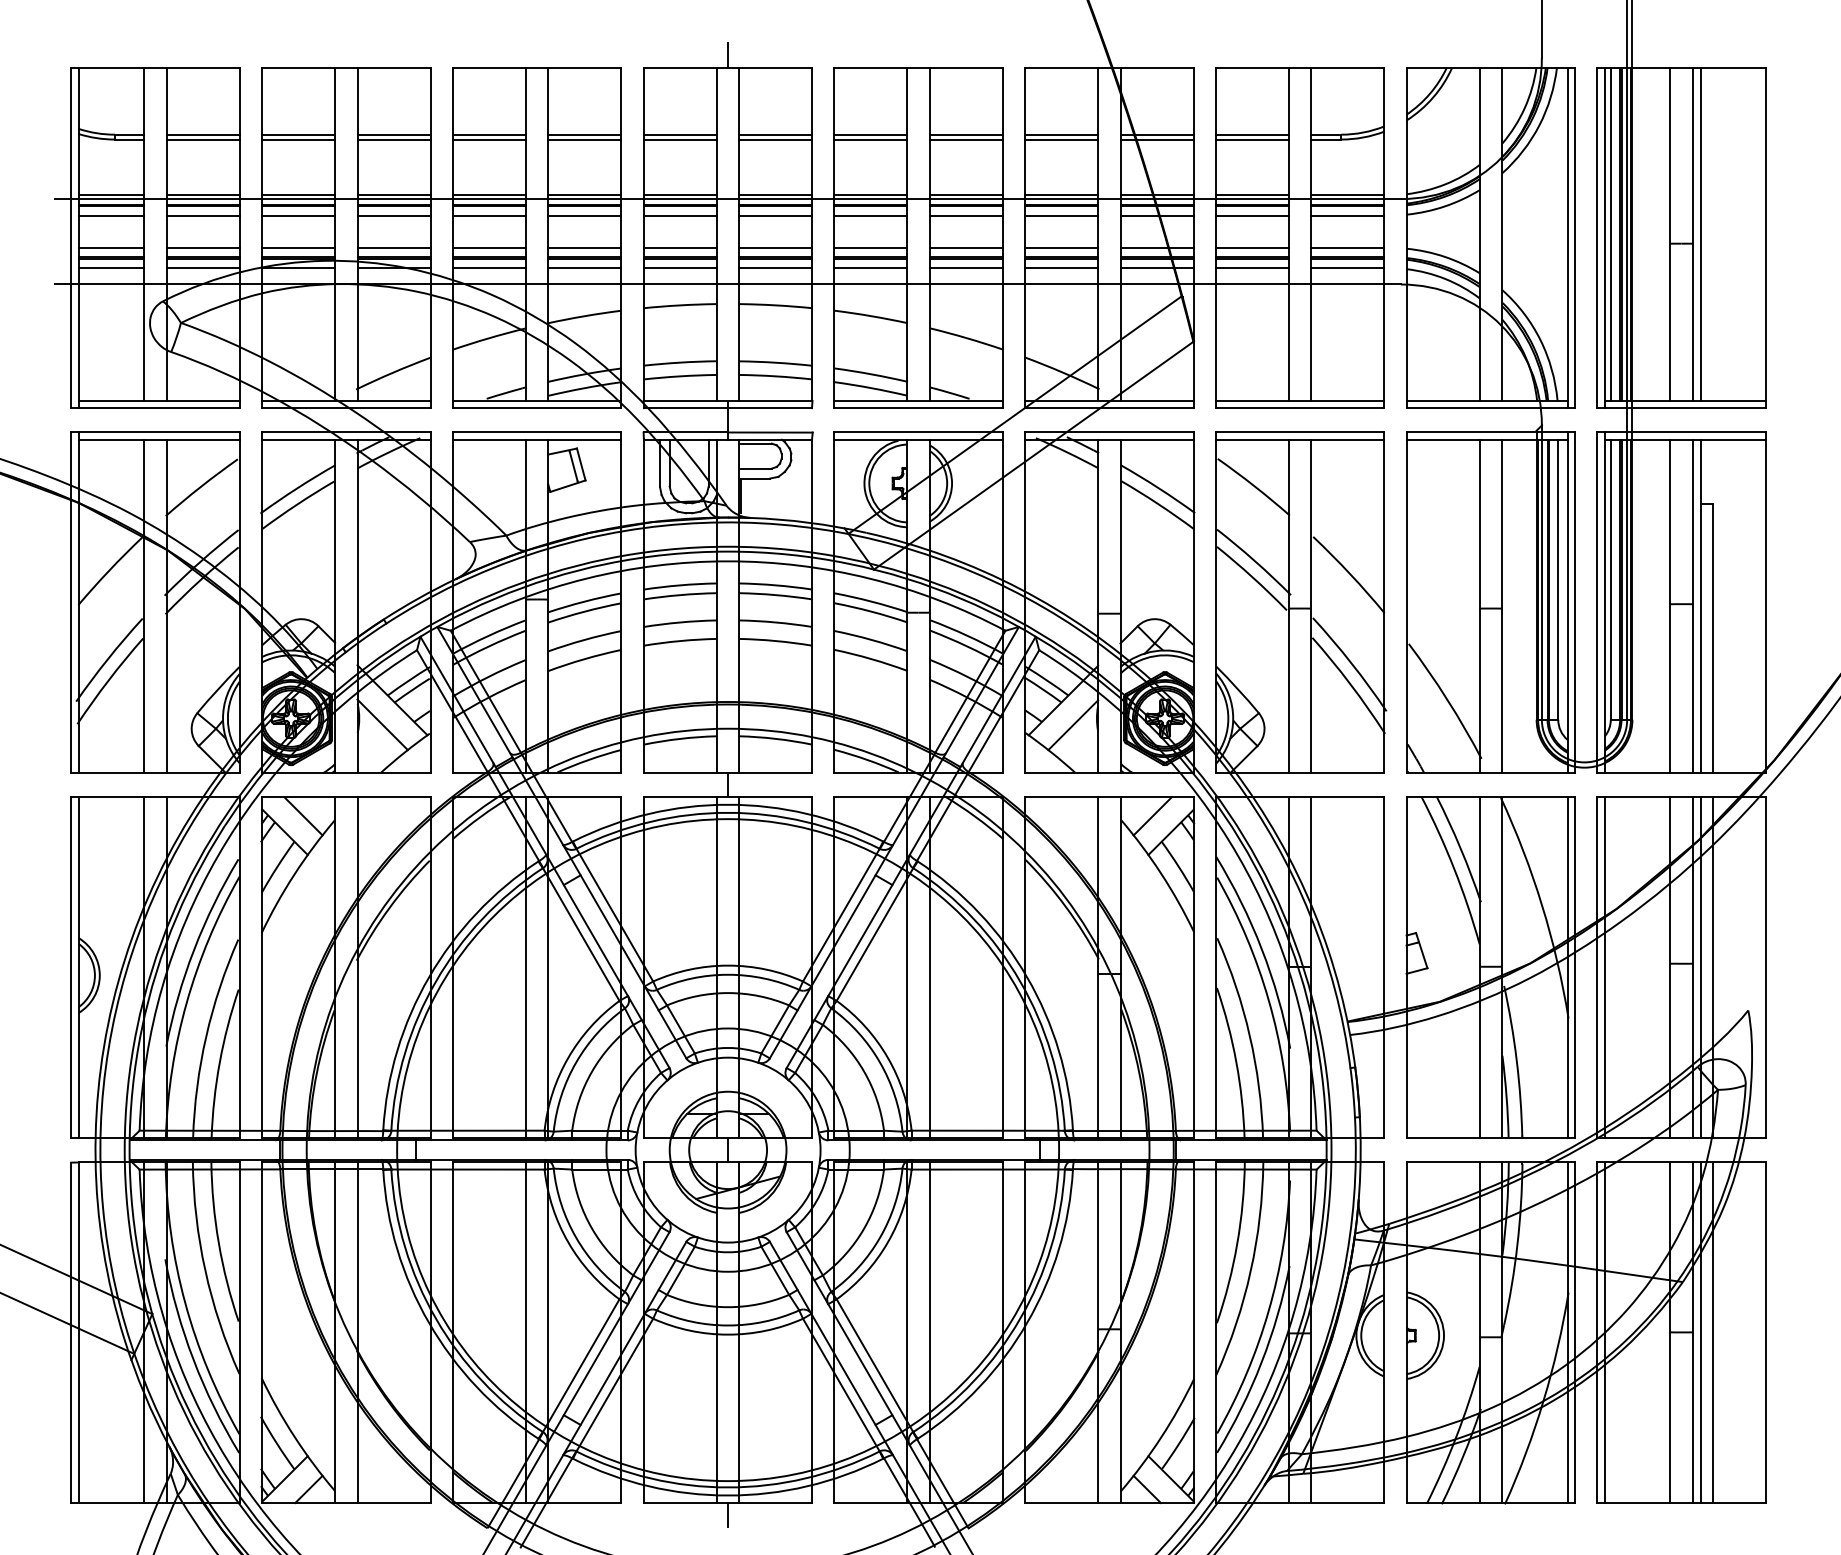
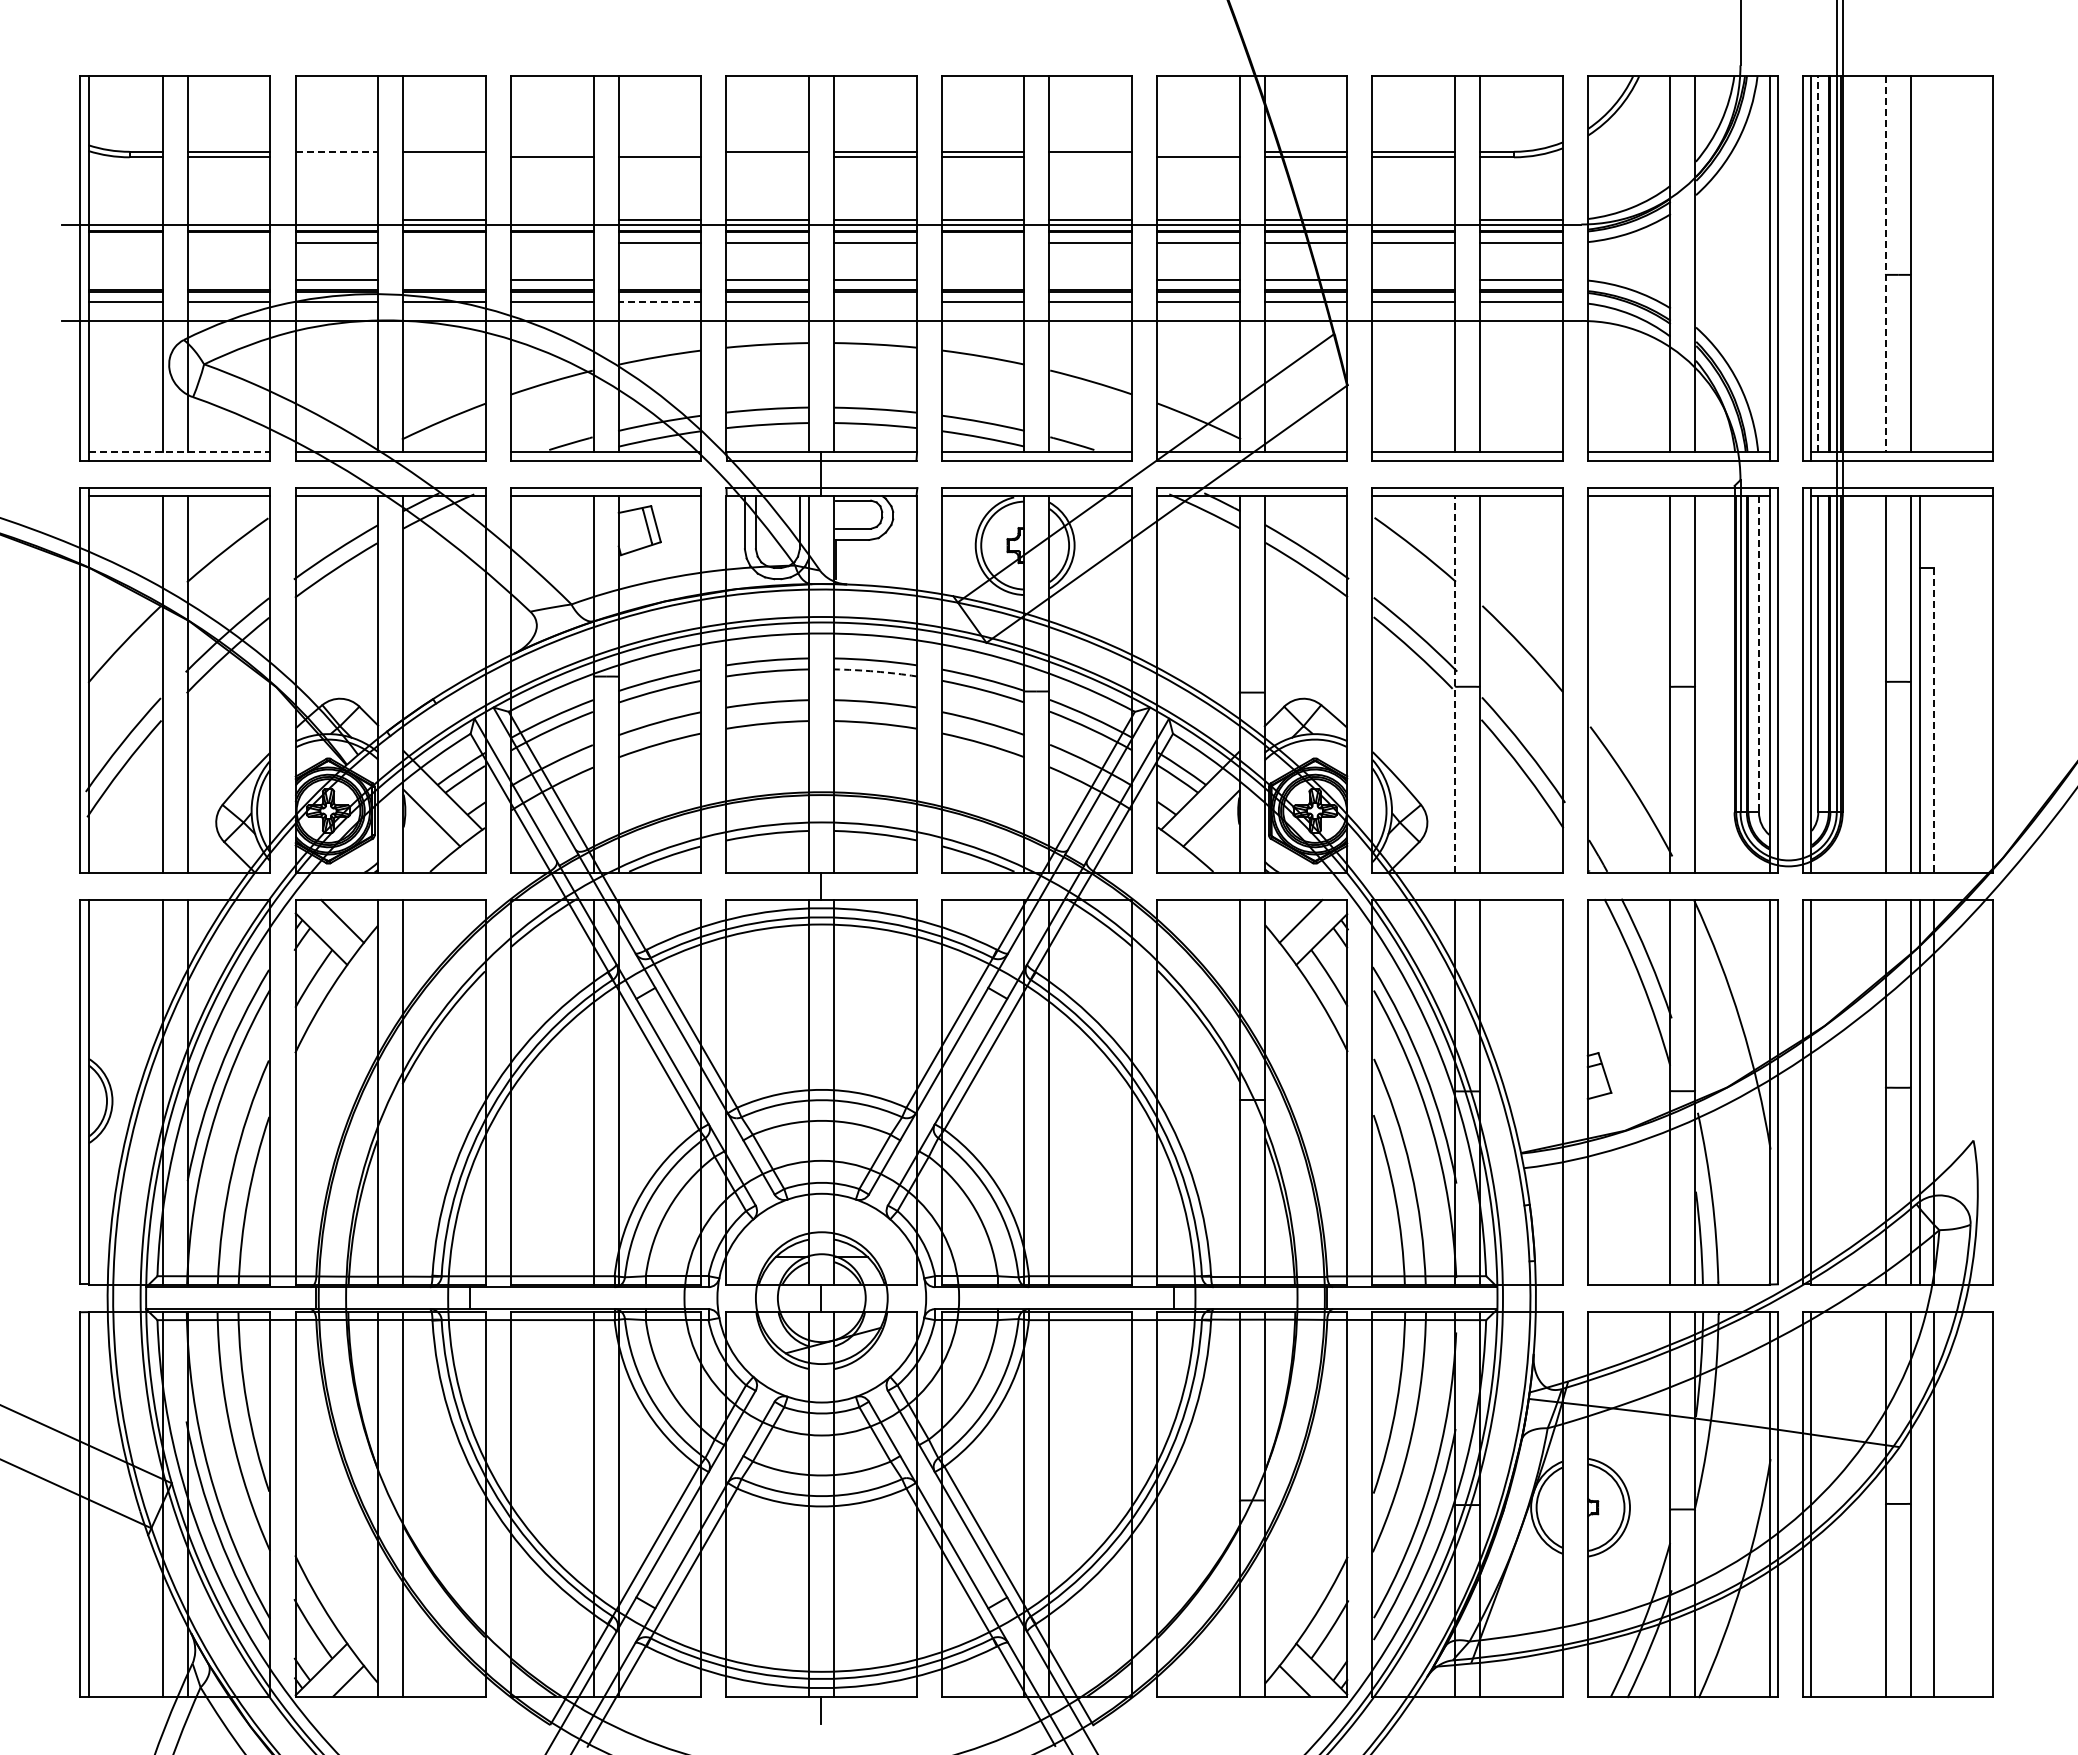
line: (727, 55) -> (821, 62), removed
line: (299, 134) -> (337, 151), solid -> dashed
line: (489, 134) -> (552, 151), removed
line: (584, 134) -> (659, 151), removed
line: (1061, 134) -> (1198, 151), removed
line: (298, 139) -> (336, 157), removed
line: (393, 139) -> (444, 157), removed
line: (680, 139) -> (767, 157), removed
line: (966, 139) -> (1090, 157), removed
line: (111, 195) -> (125, 220), removed
line: (203, 195) -> (229, 220), removed
line: (298, 195) -> (336, 220), removed
line: (489, 195) -> (552, 220), removed
line: (1252, 195) -> (1413, 220), removed
line: (111, 215) -> (125, 243), removed
line: (203, 215) -> (229, 243), removed
line: (393, 215) -> (444, 243), removed
line: (489, 215) -> (552, 243), removed
line: (870, 215) -> (982, 243), removed
line: (1610, 233) -> (1818, 263), solid -> dashed
line: (1670, 234) -> (1885, 264), solid -> dashed
line: (1701, 234) -> (1920, 264), removed
line: (111, 247) -> (125, 279), removed
line: (203, 247) -> (229, 279), removed
line: (393, 247) -> (444, 279), removed
line: (584, 247) -> (659, 279), removed
line: (870, 247) -> (982, 279), removed
line: (966, 247) -> (1090, 279), removed
line: (1252, 247) -> (1413, 279), removed
line: (584, 268) -> (659, 302), solid -> dashed
line: (775, 268) -> (875, 302), removed
line: (159, 401) -> (179, 452), solid -> dashed
line: (1557, 579) -> (1758, 654), solid -> dashed
arc: (775, 595) -> (875, 671), solid -> dashed
line: (1288, 605) -> (1454, 683), solid -> dashed
line: (1712, 638) -> (1933, 720), solid -> dashed
line: (1701, 1332) -> (1920, 1504), removed

